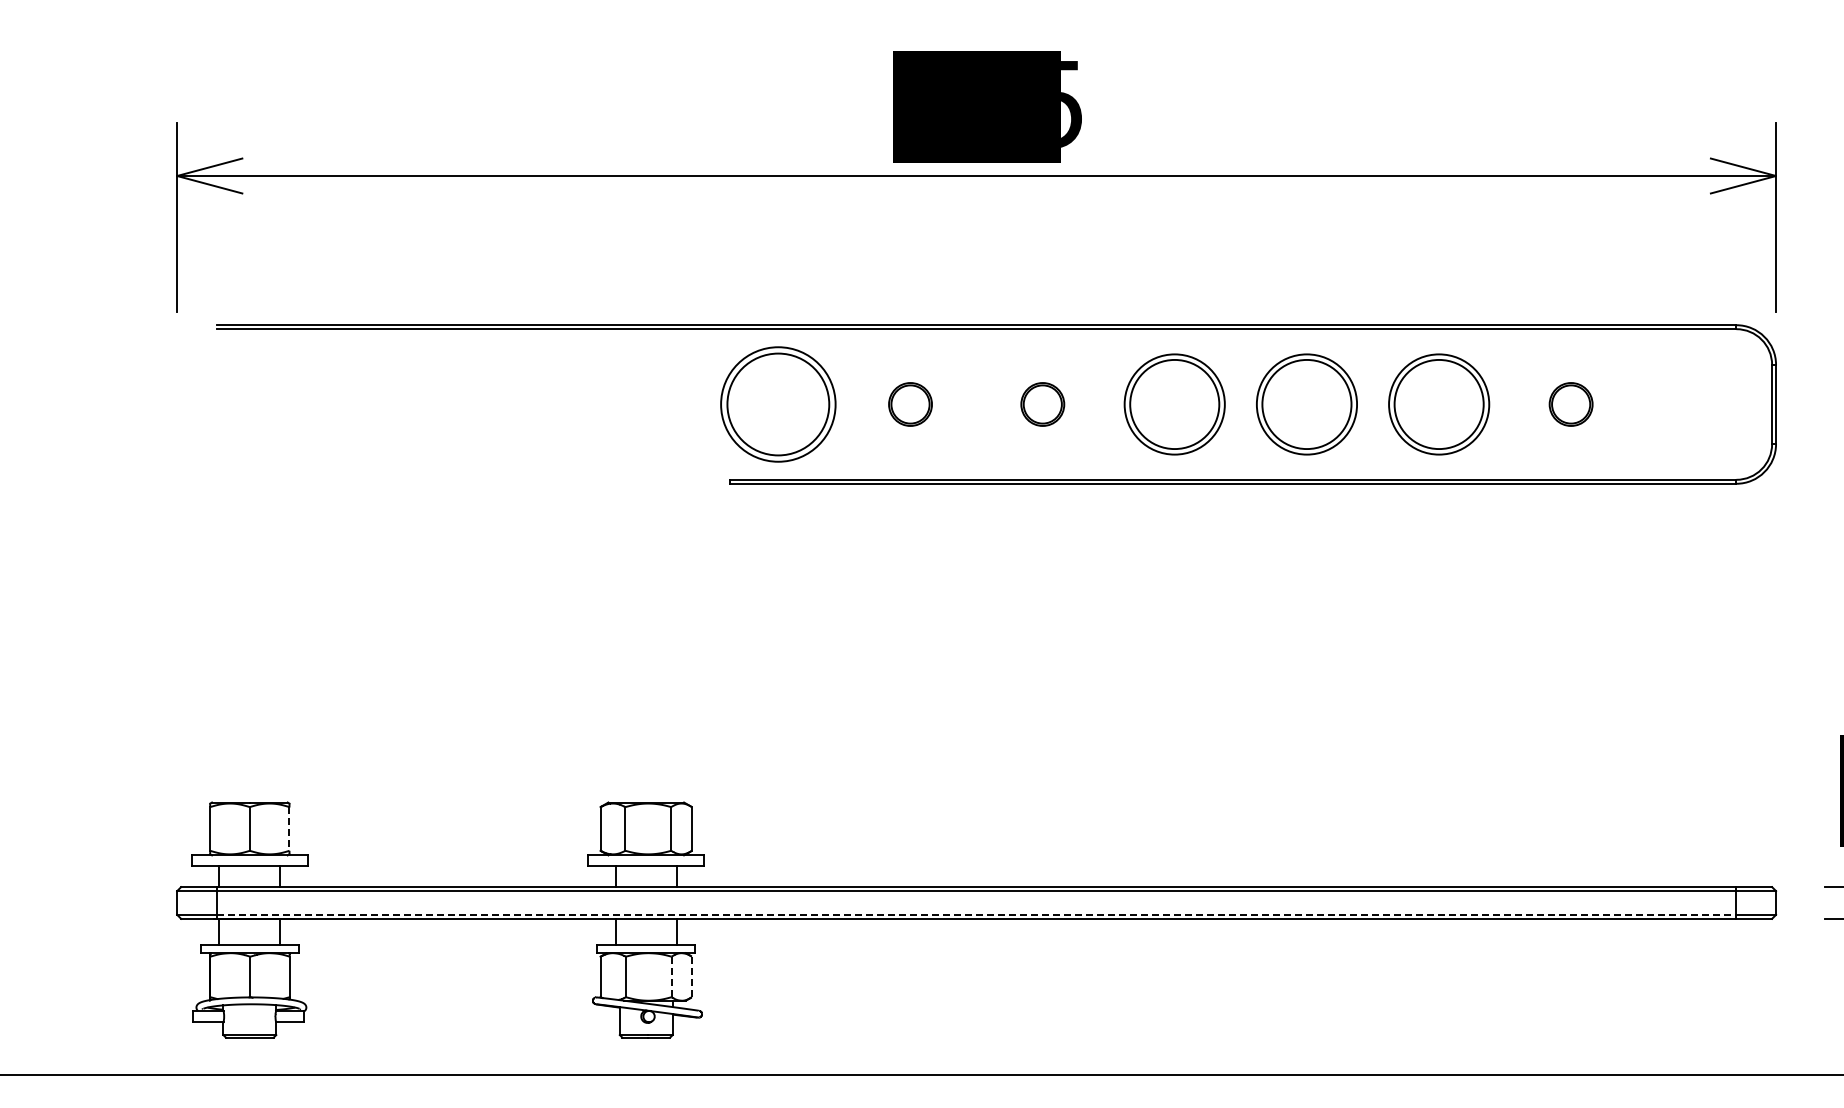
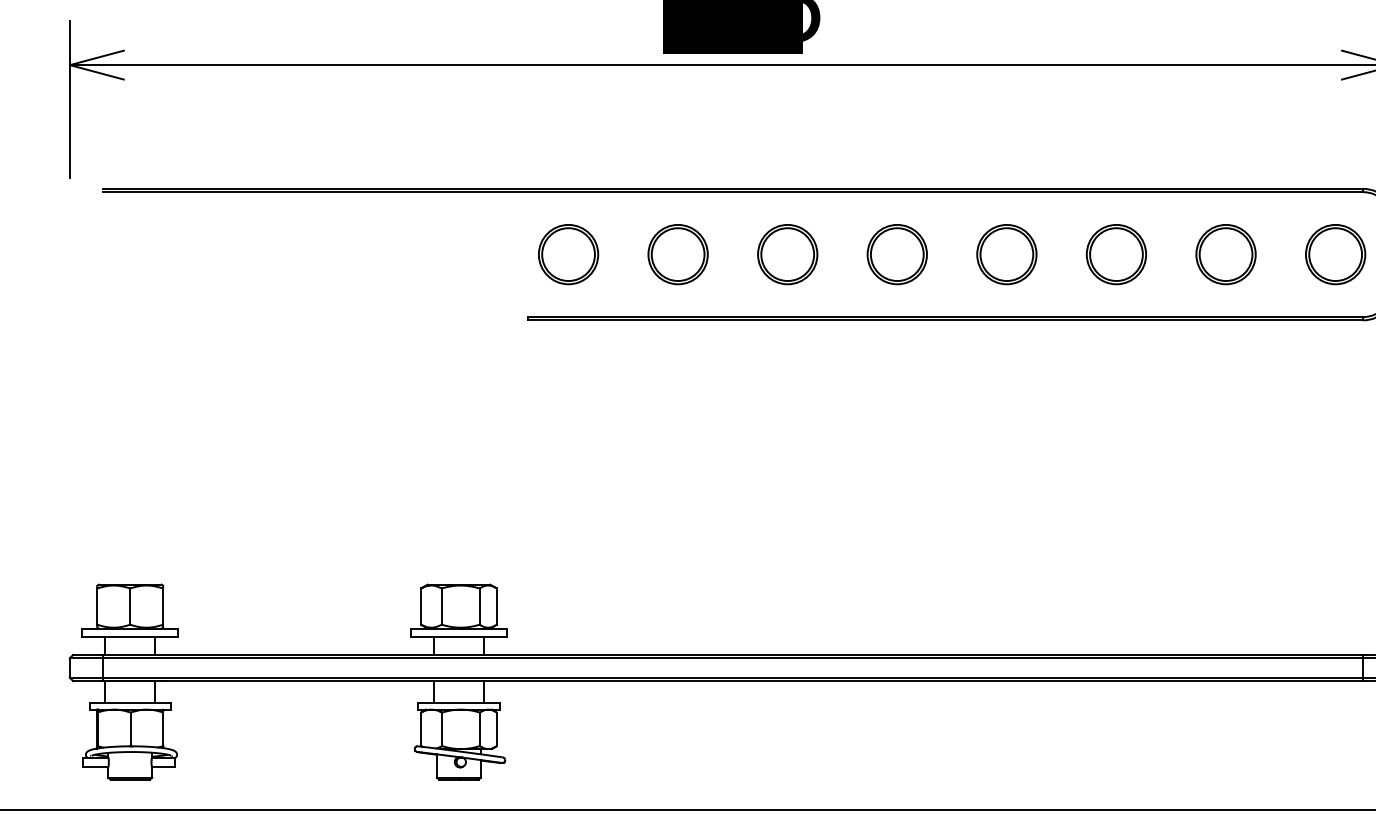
part: (778, 404) -> (568, 254), size x0.62
part: (910, 404) -> (678, 254), size x1.67
part: (1042, 404) -> (787, 254), size x1.67
part: (1174, 404) -> (897, 254), size x0.71
part: (1306, 404) -> (1006, 254), size x0.71
part: (1438, 404) -> (1115, 254), size x0.71
part: (1570, 404) -> (1225, 254), size x1.67
part: (1703, 404) -> (1335, 254), added
line: (289, 828) -> (163, 606), dashed -> solid
line: (976, 914) -> (732, 677), dashed -> solid
line: (671, 977) -> (479, 729), dashed -> solid
line: (691, 977) -> (496, 729), dashed -> solid

